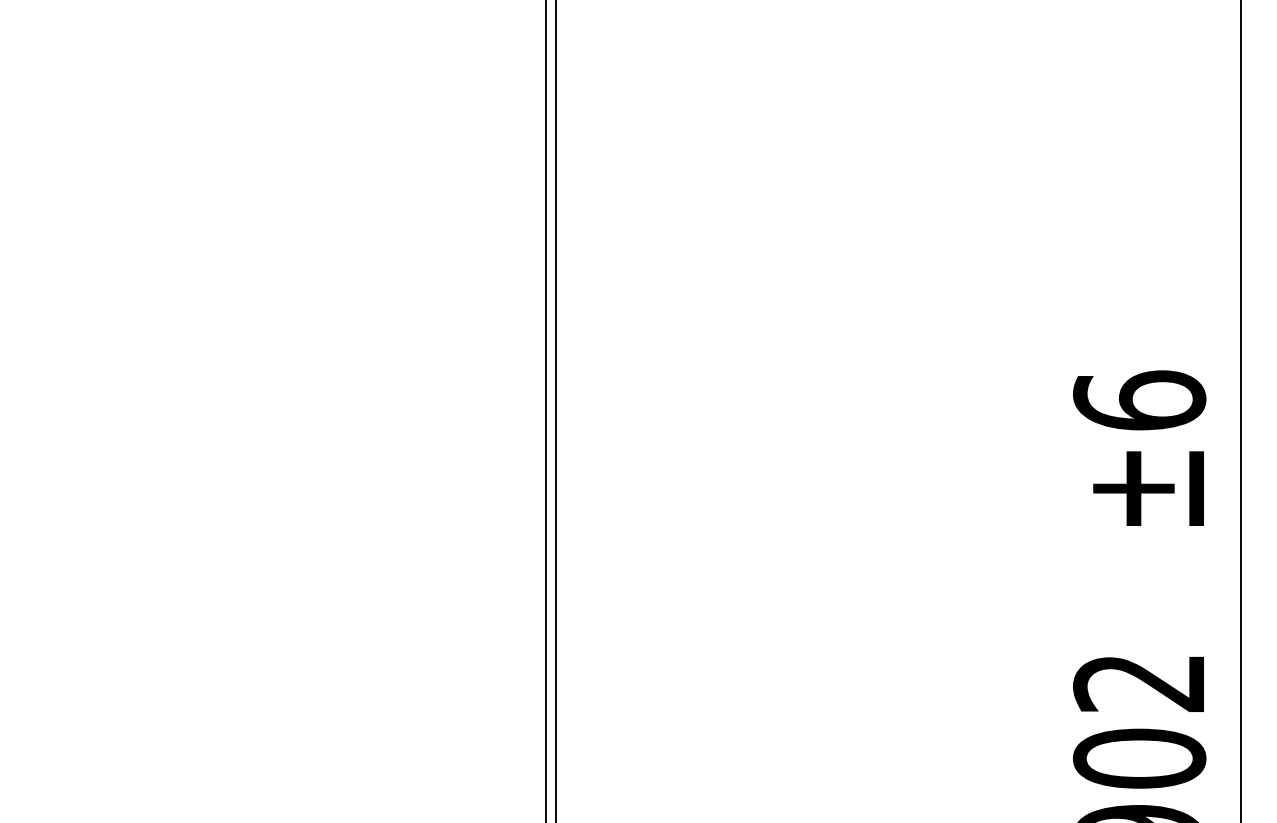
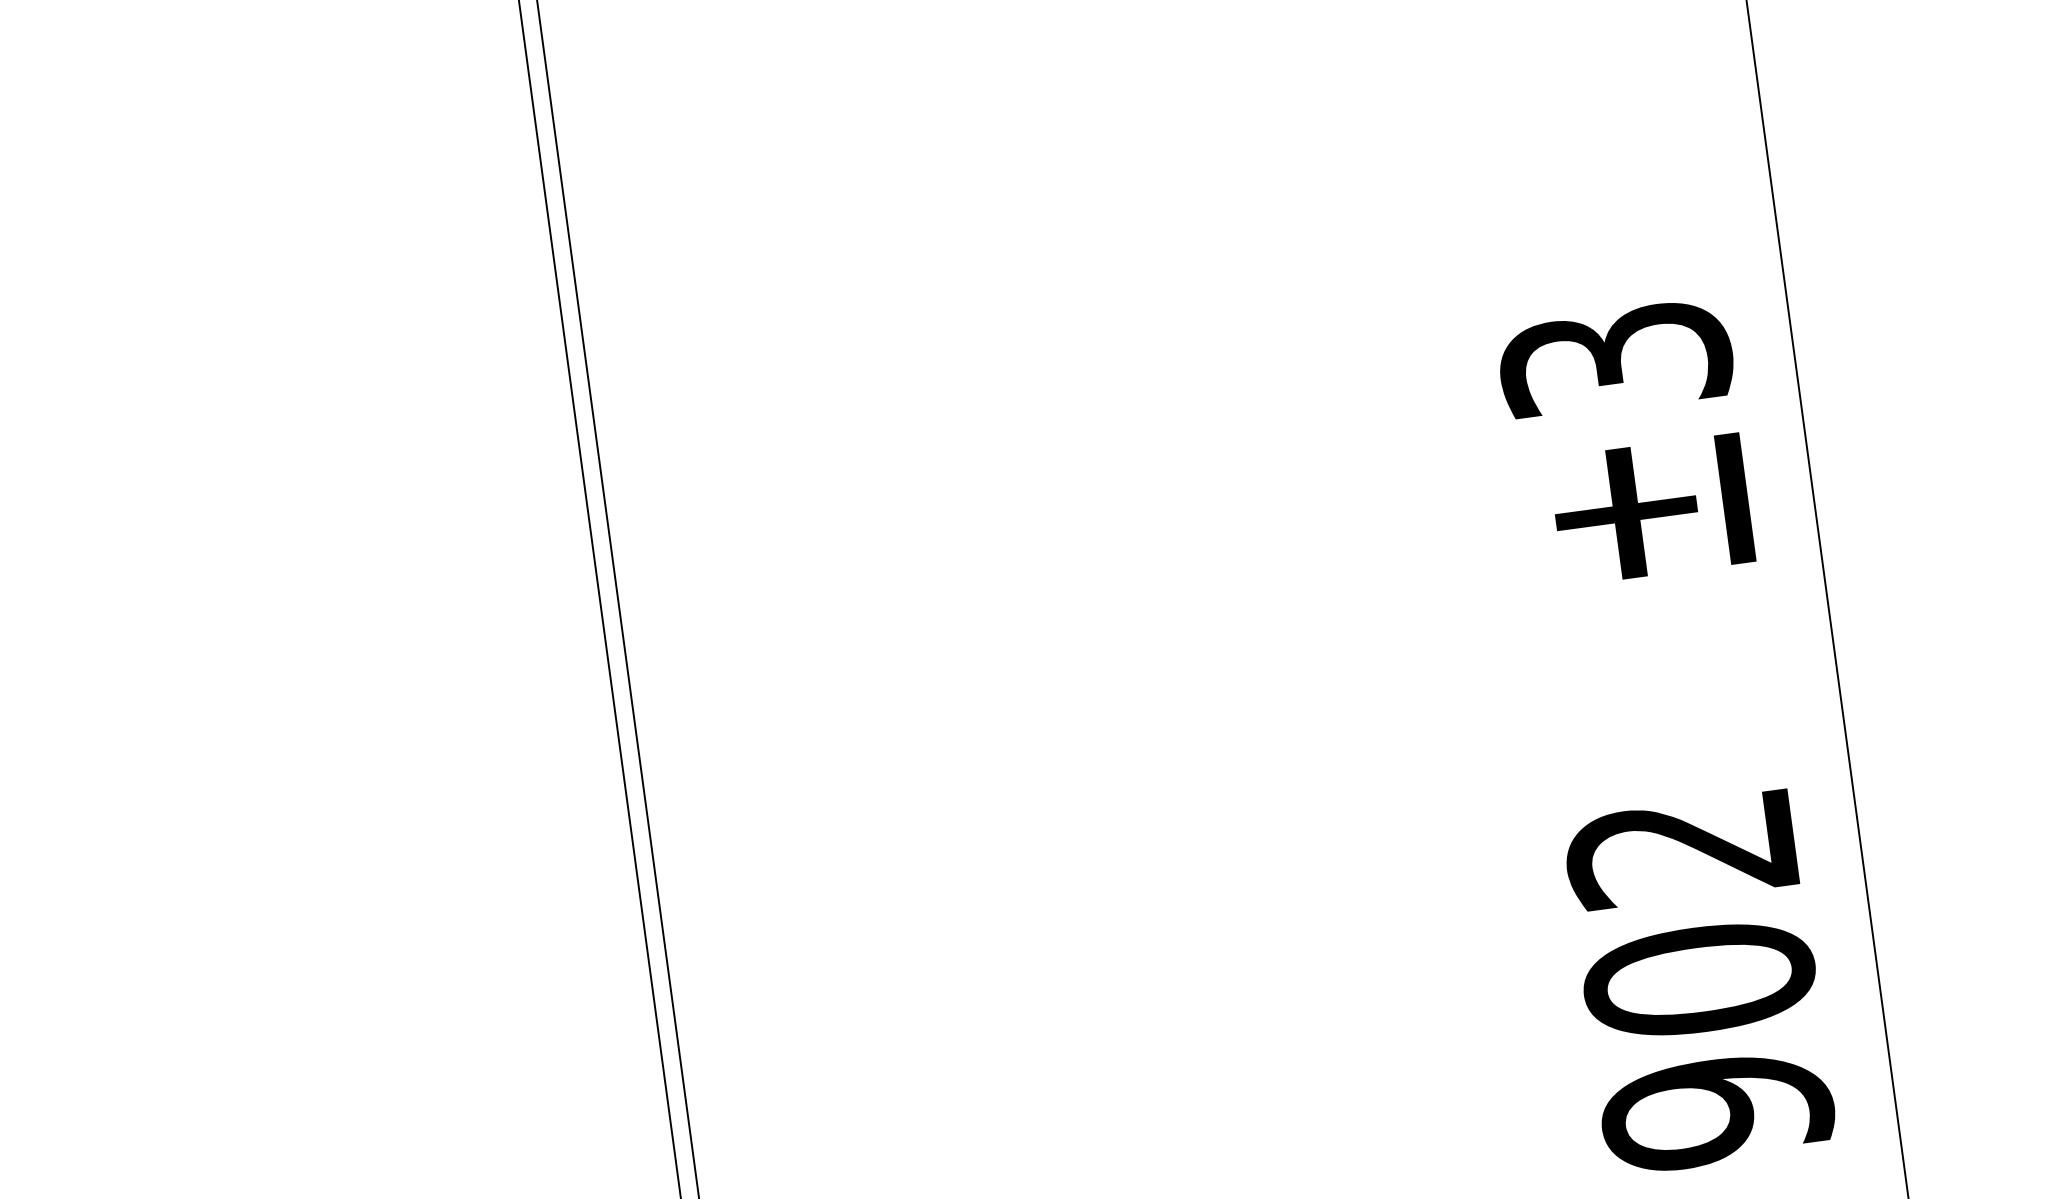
text: (1139, 400) -> (1615, 359), ±6 -> ±3

